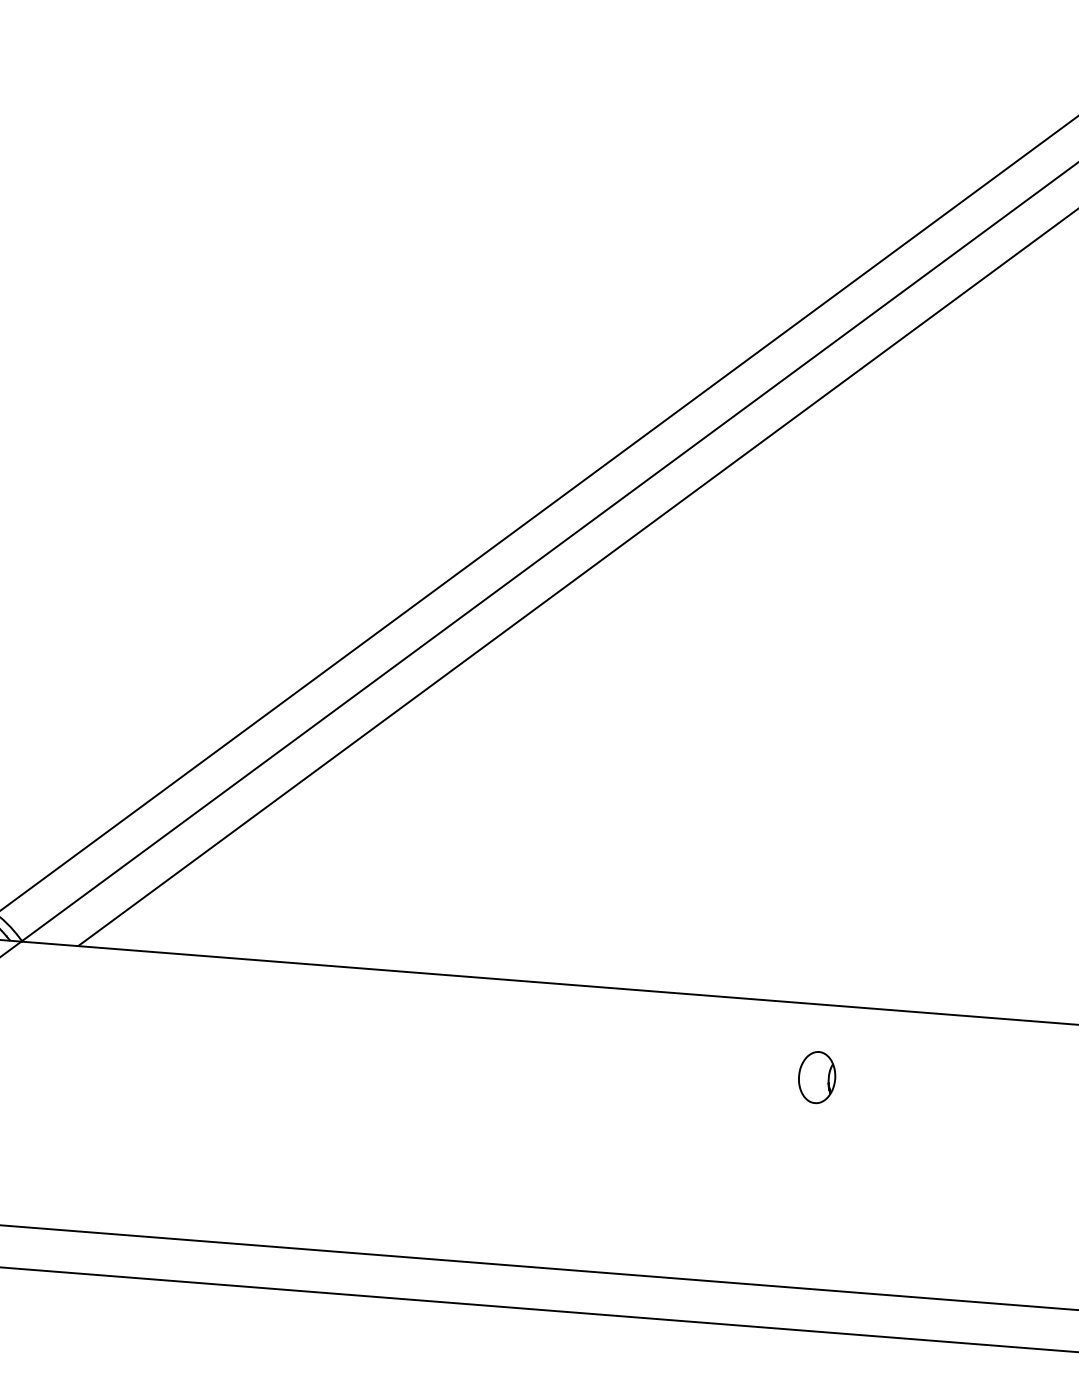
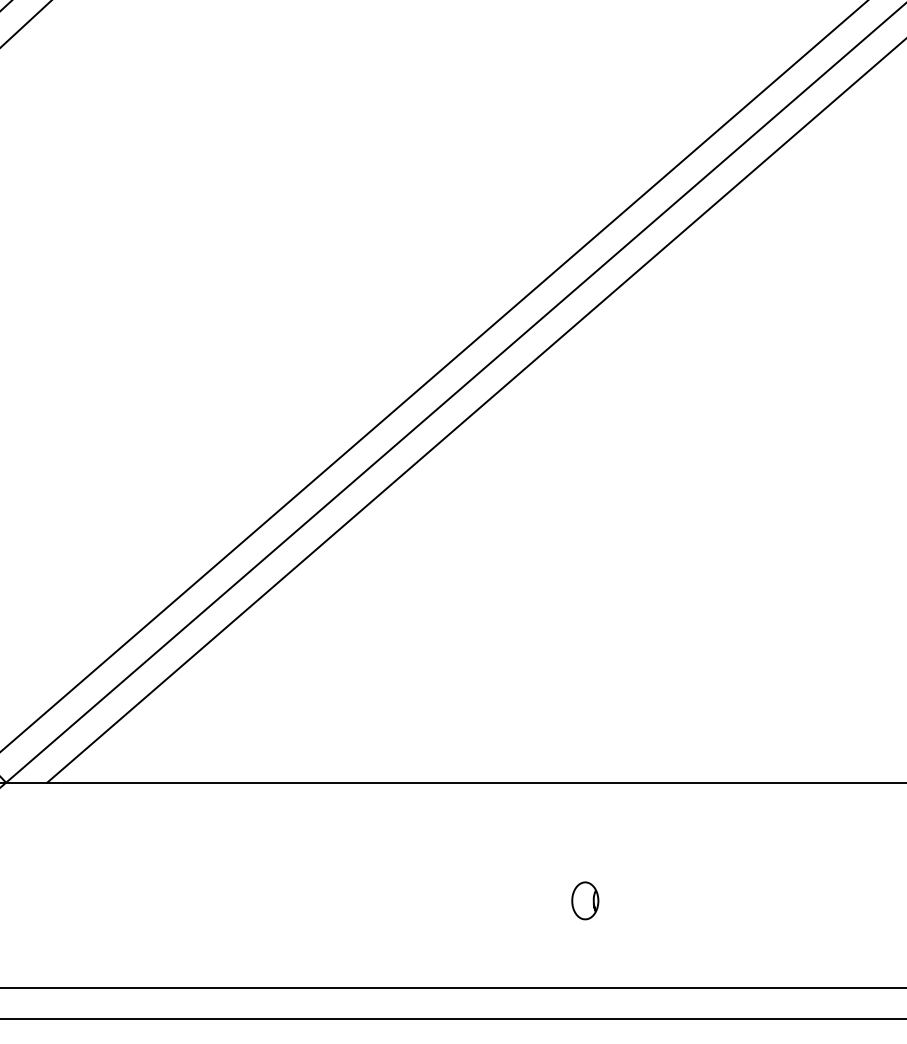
part: (817, 1077) -> (585, 900), moved

